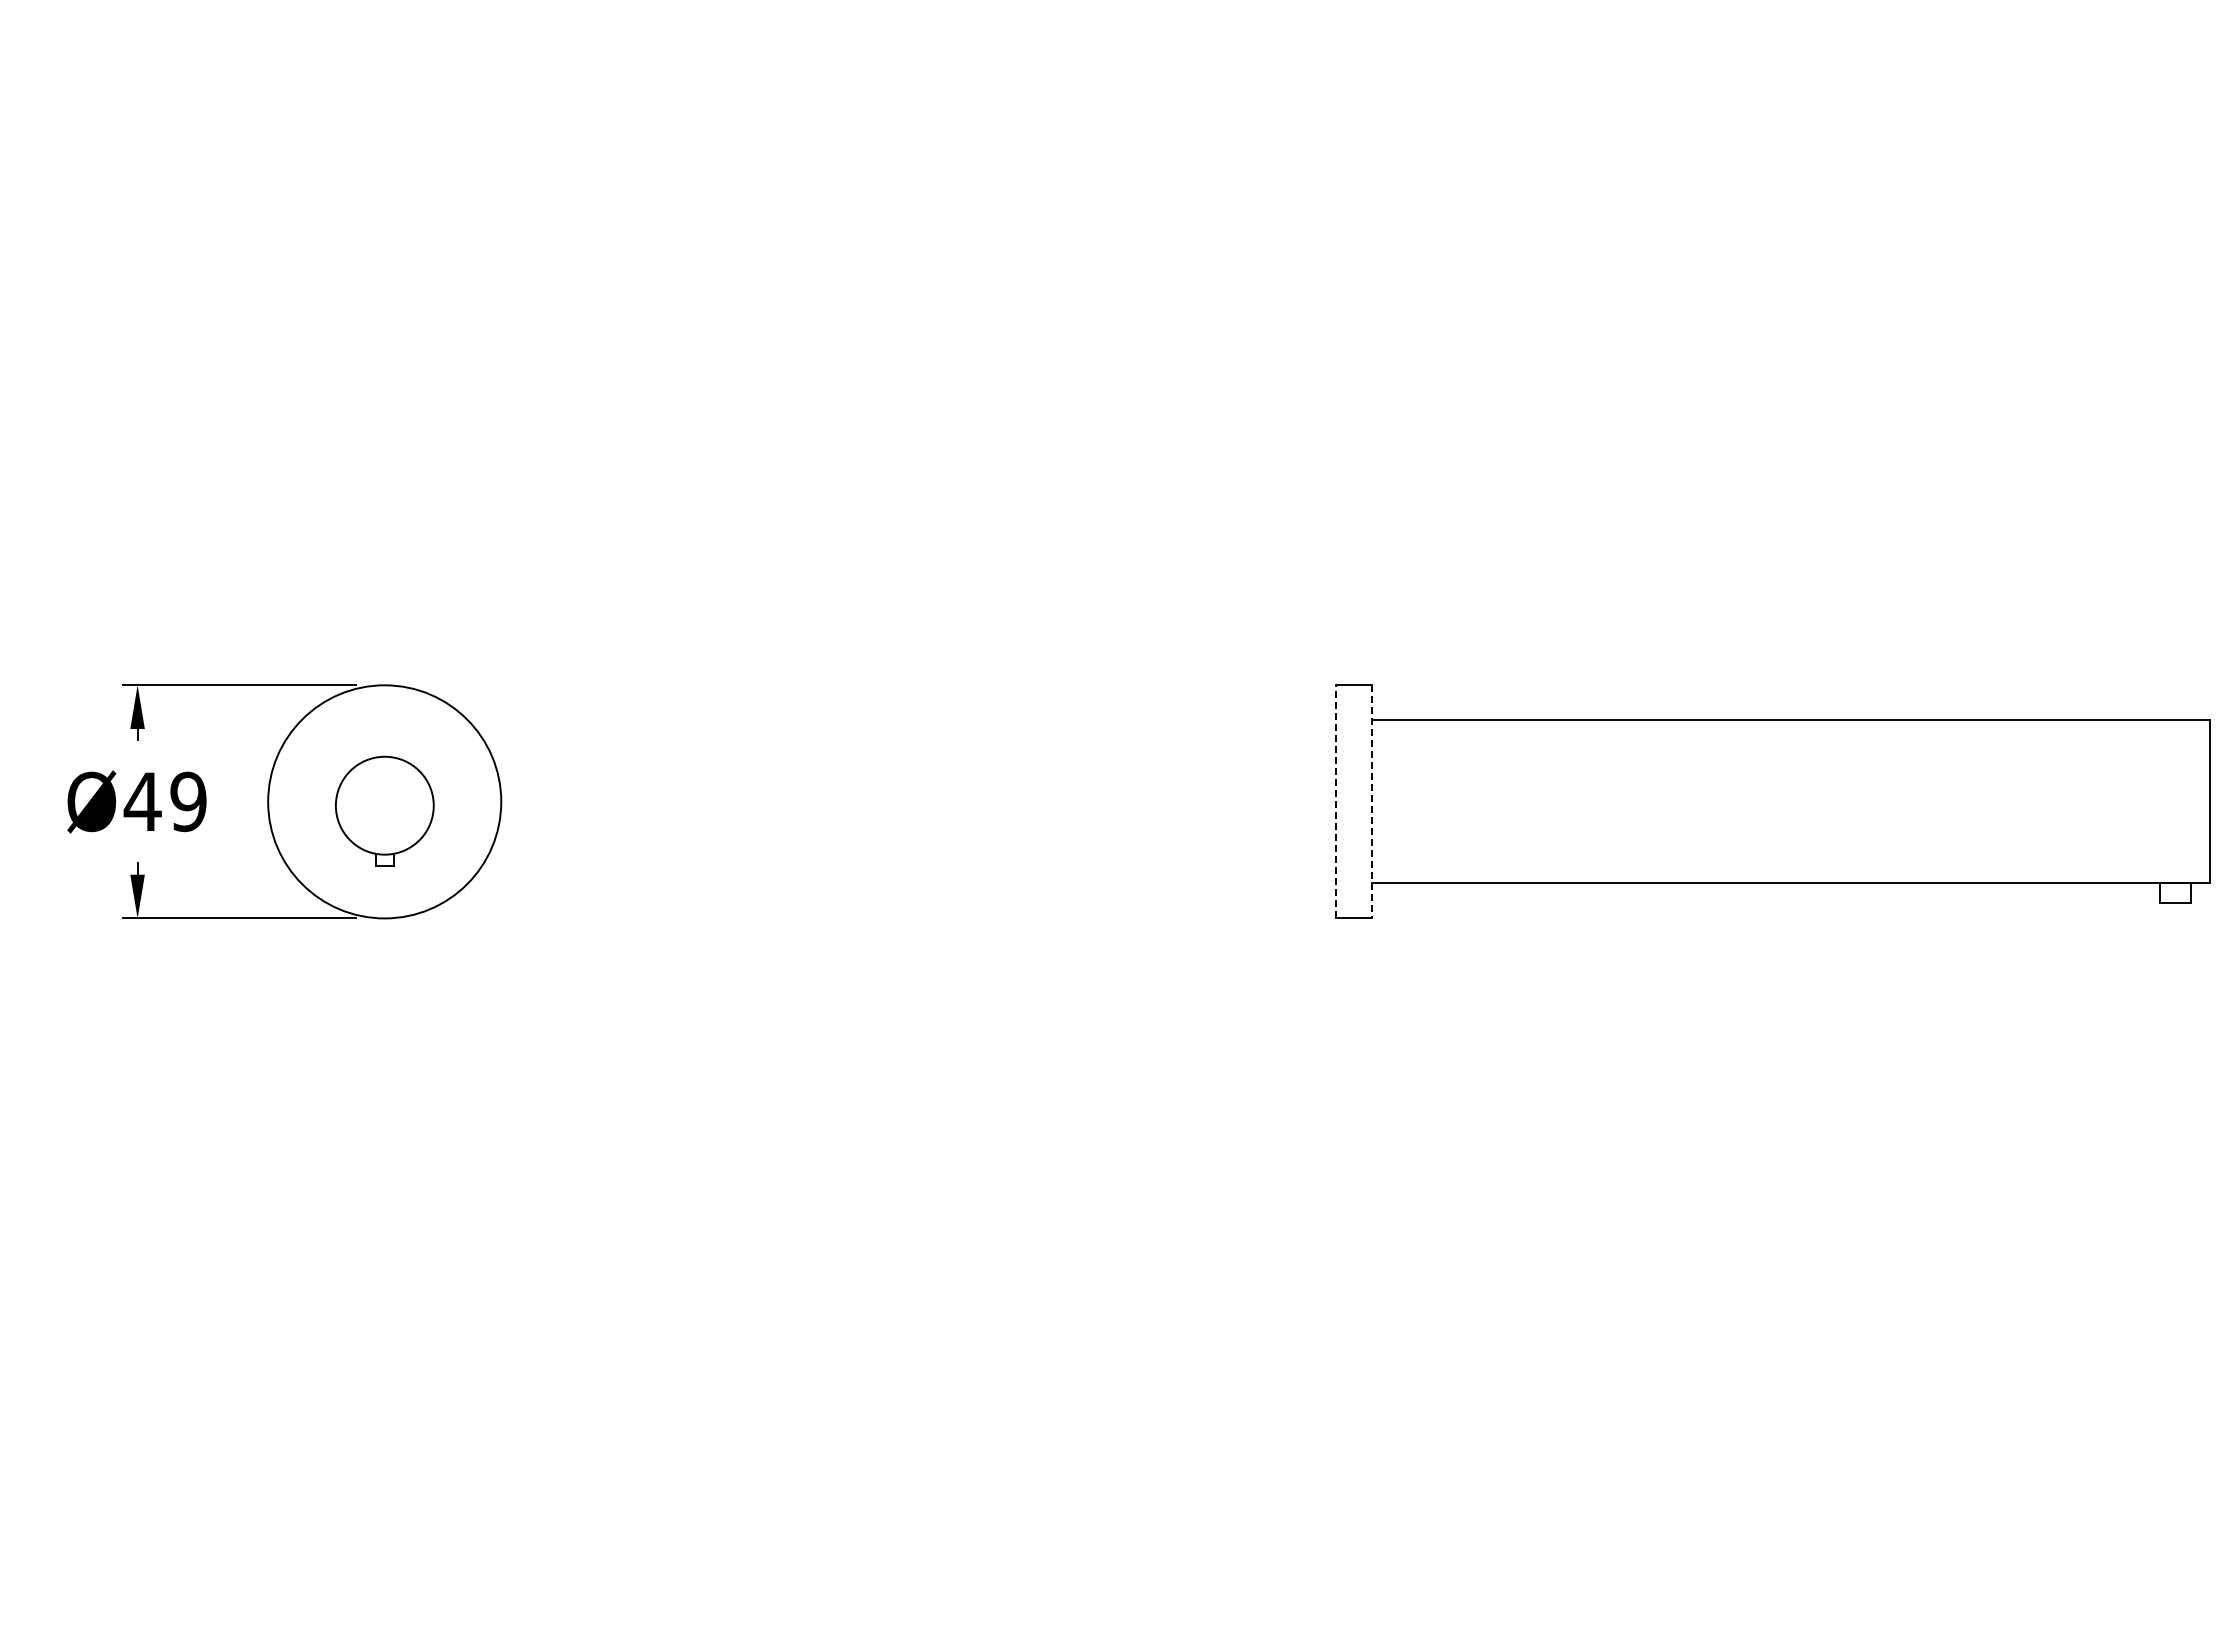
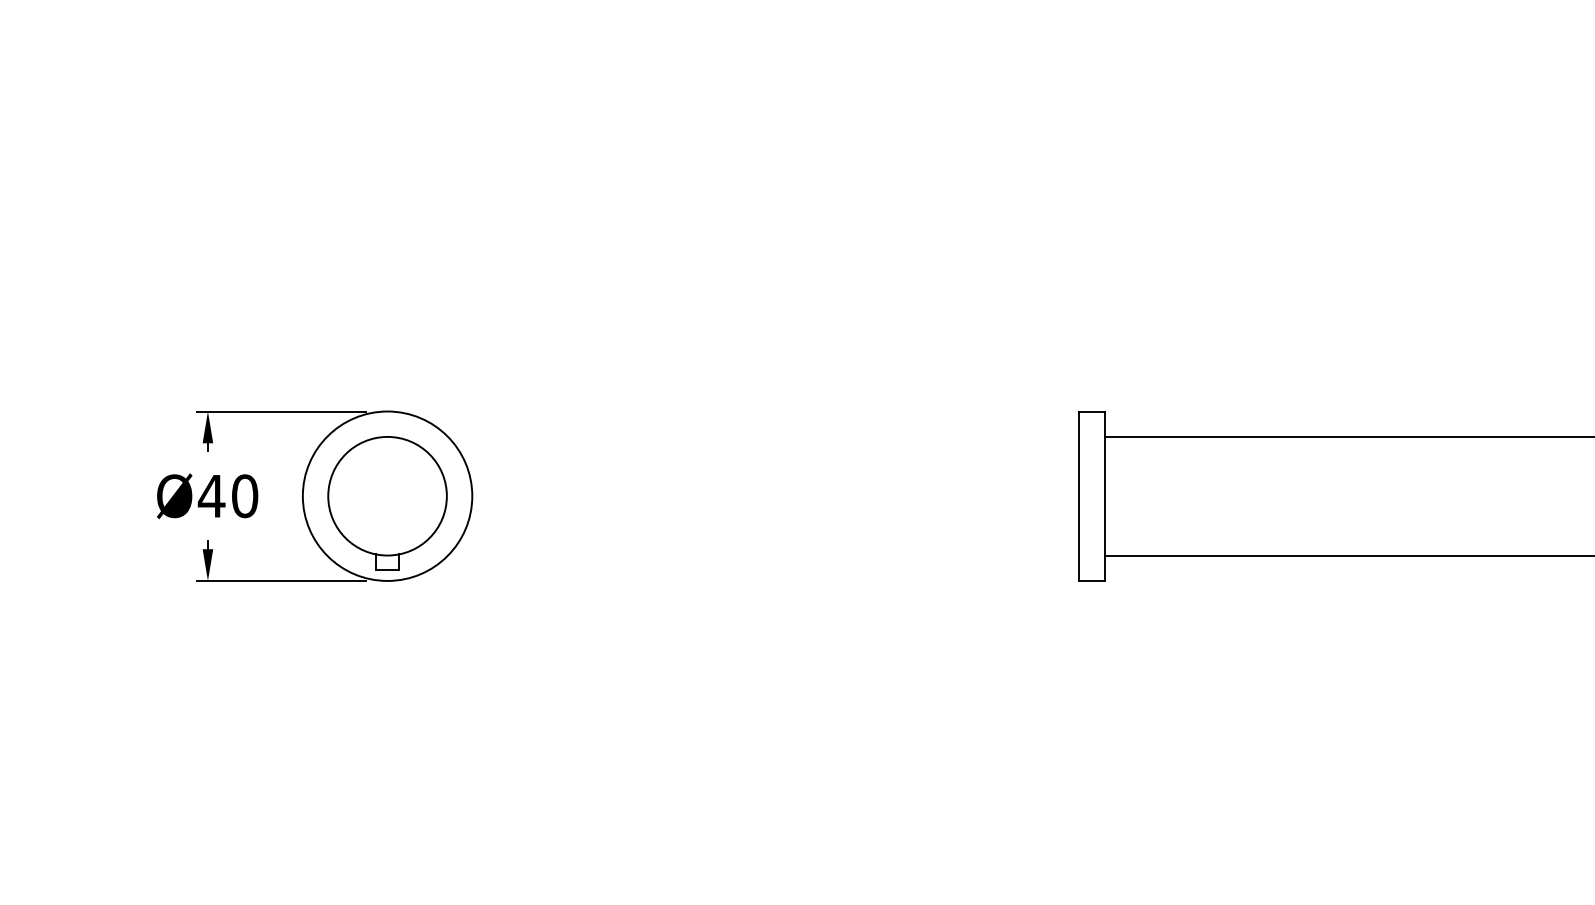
text: (188, 801) -> (244, 495), Ø49 -> Ø40
line: (1336, 801) -> (1079, 495), dashed -> solid
line: (1371, 801) -> (1104, 495), dashed -> solid
part: (384, 811) -> (387, 503), size x1.67

